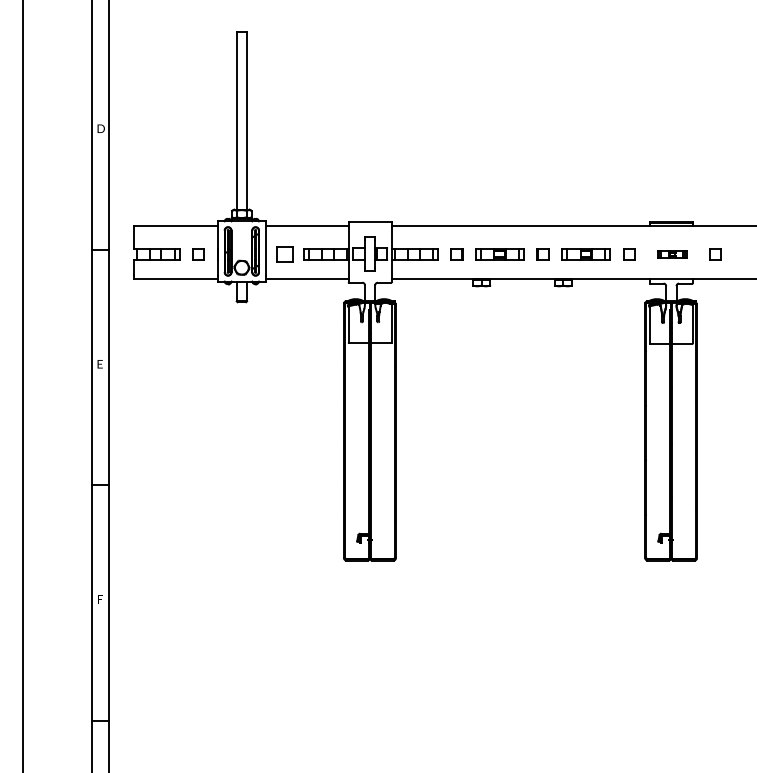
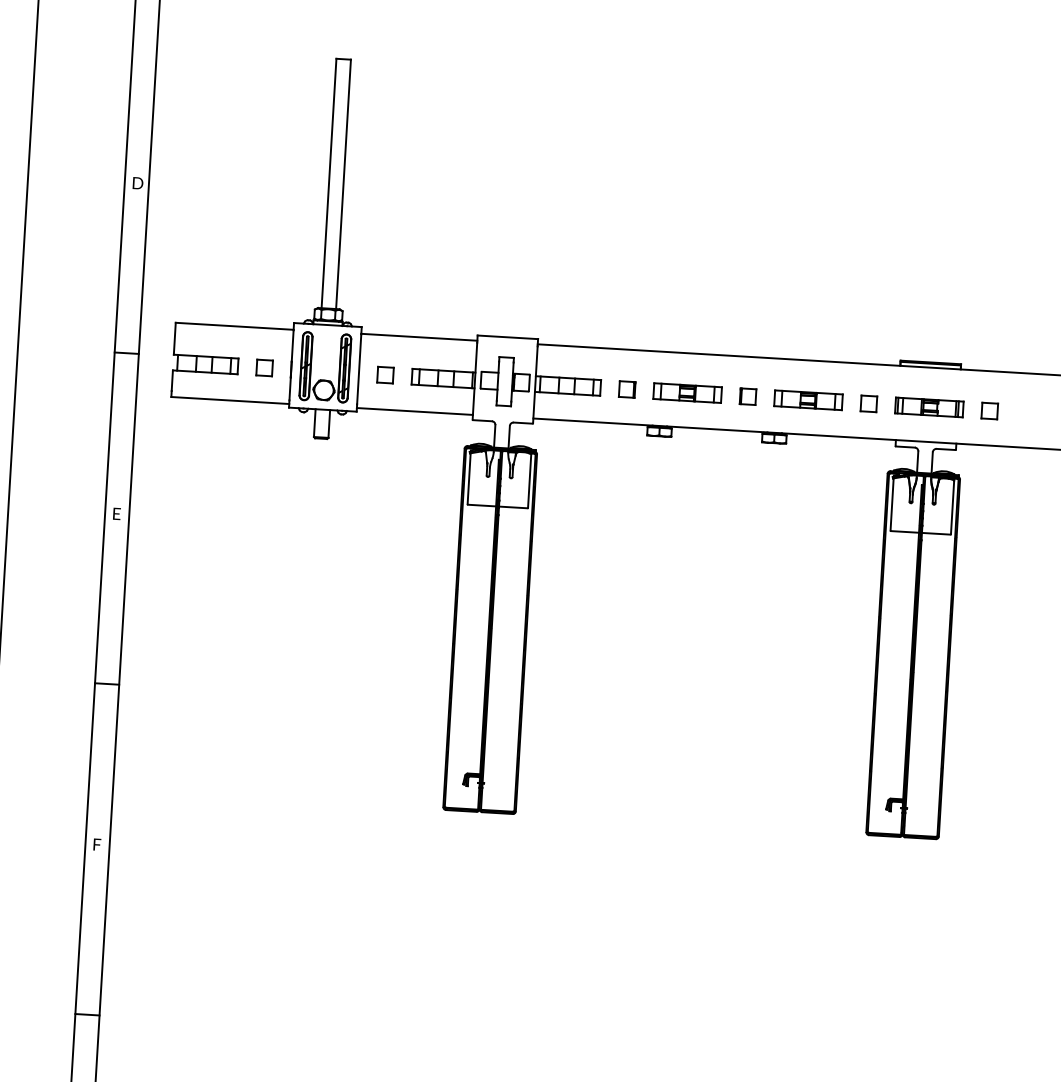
part: (284, 254) -> (384, 375), size x0.71
part: (671, 254) -> (928, 407), size x1.67

